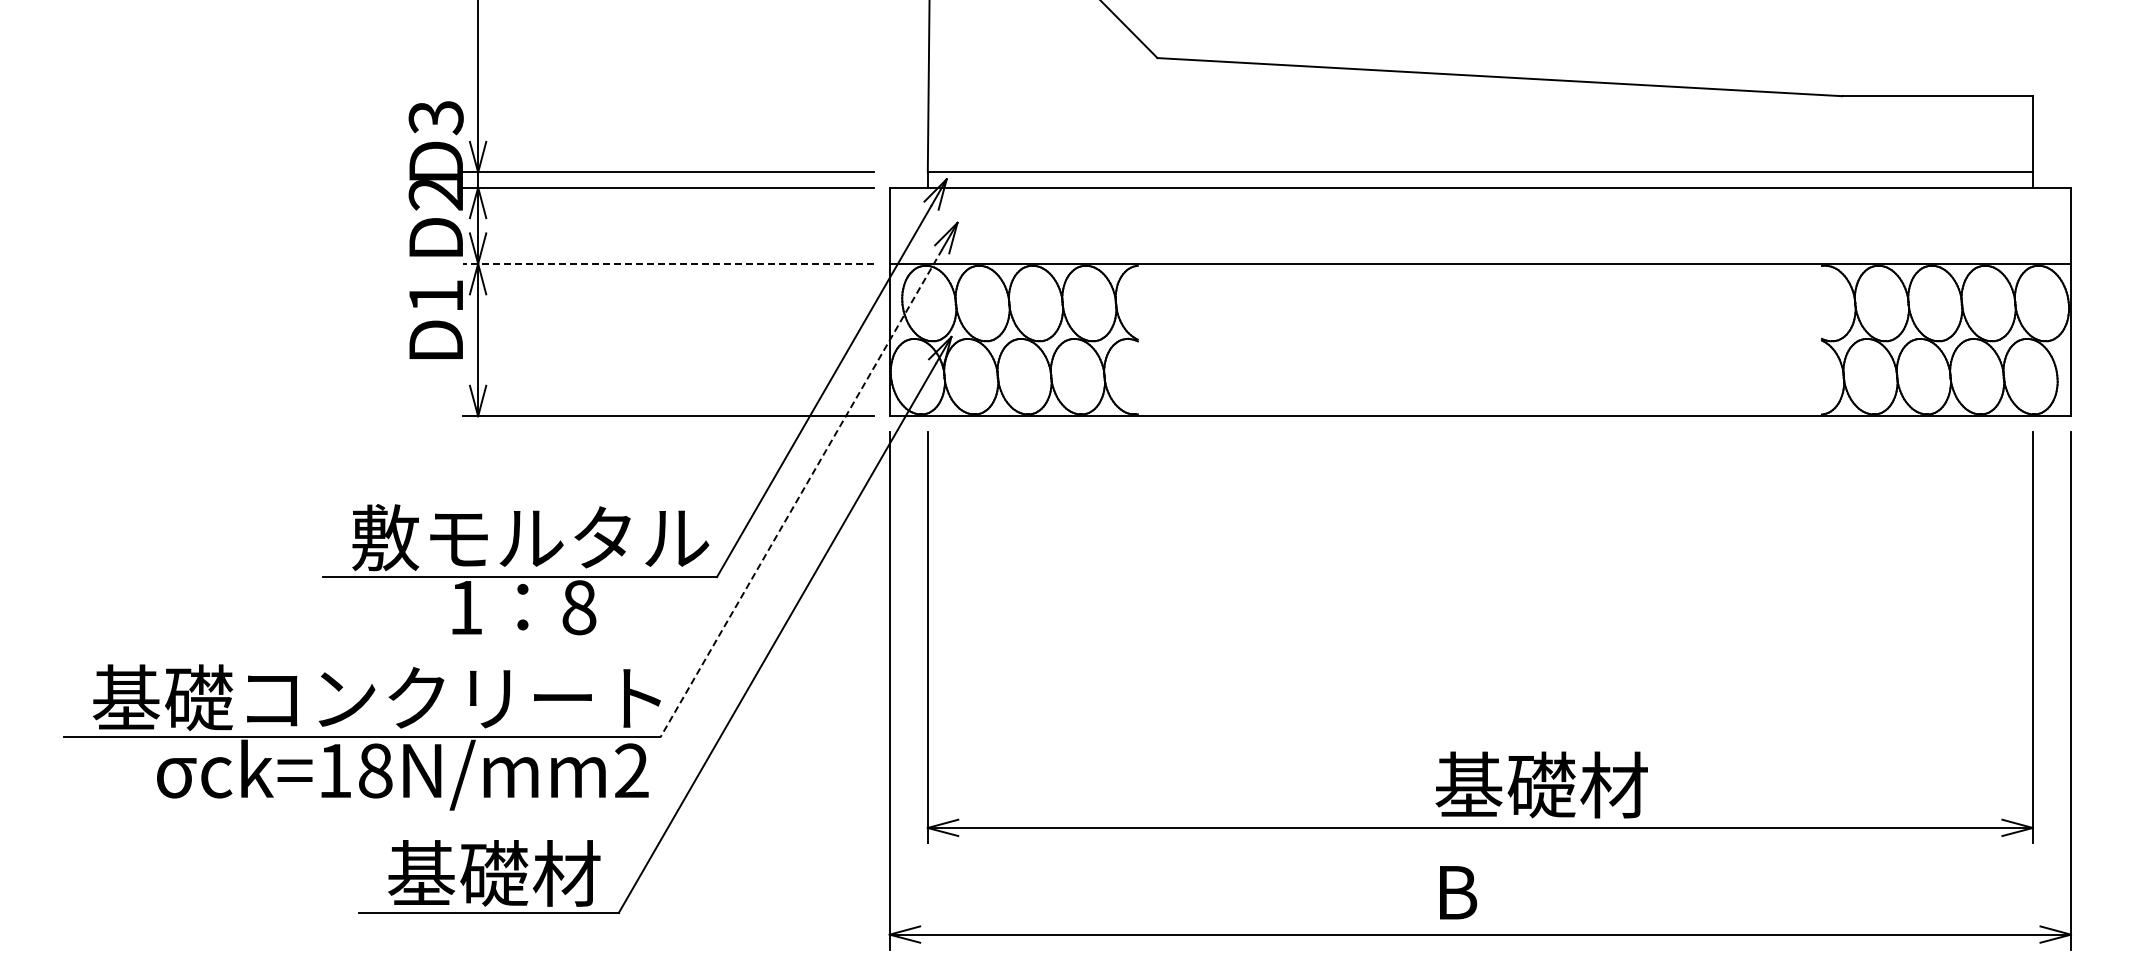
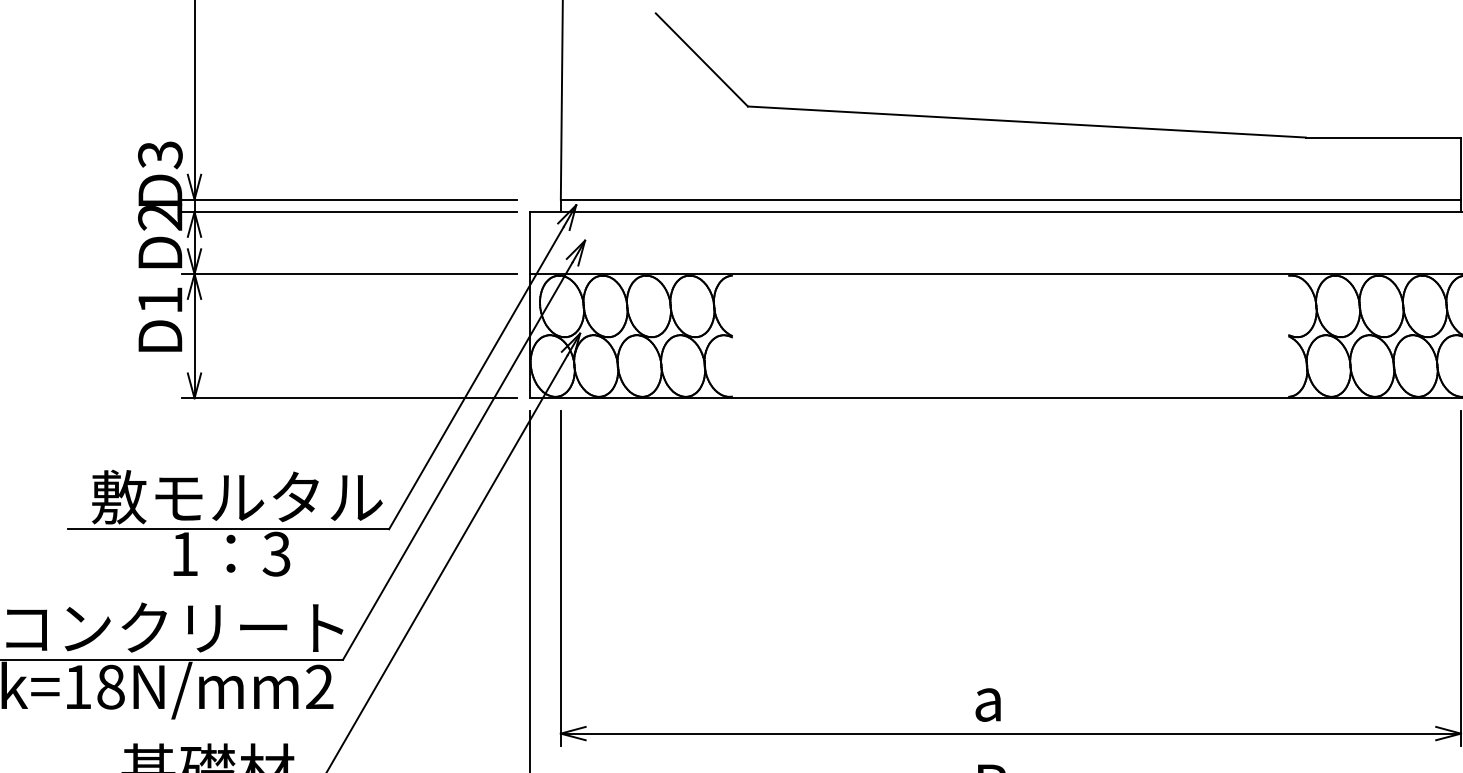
line: (668, 263) -> (349, 273), dashed -> solid
line: (801, 493) -> (457, 461), dashed -> solid
text: (578, 607) -> (276, 554), 8 -> 3
text: (1541, 784) -> (1060, 698), 基礎材 -> a

